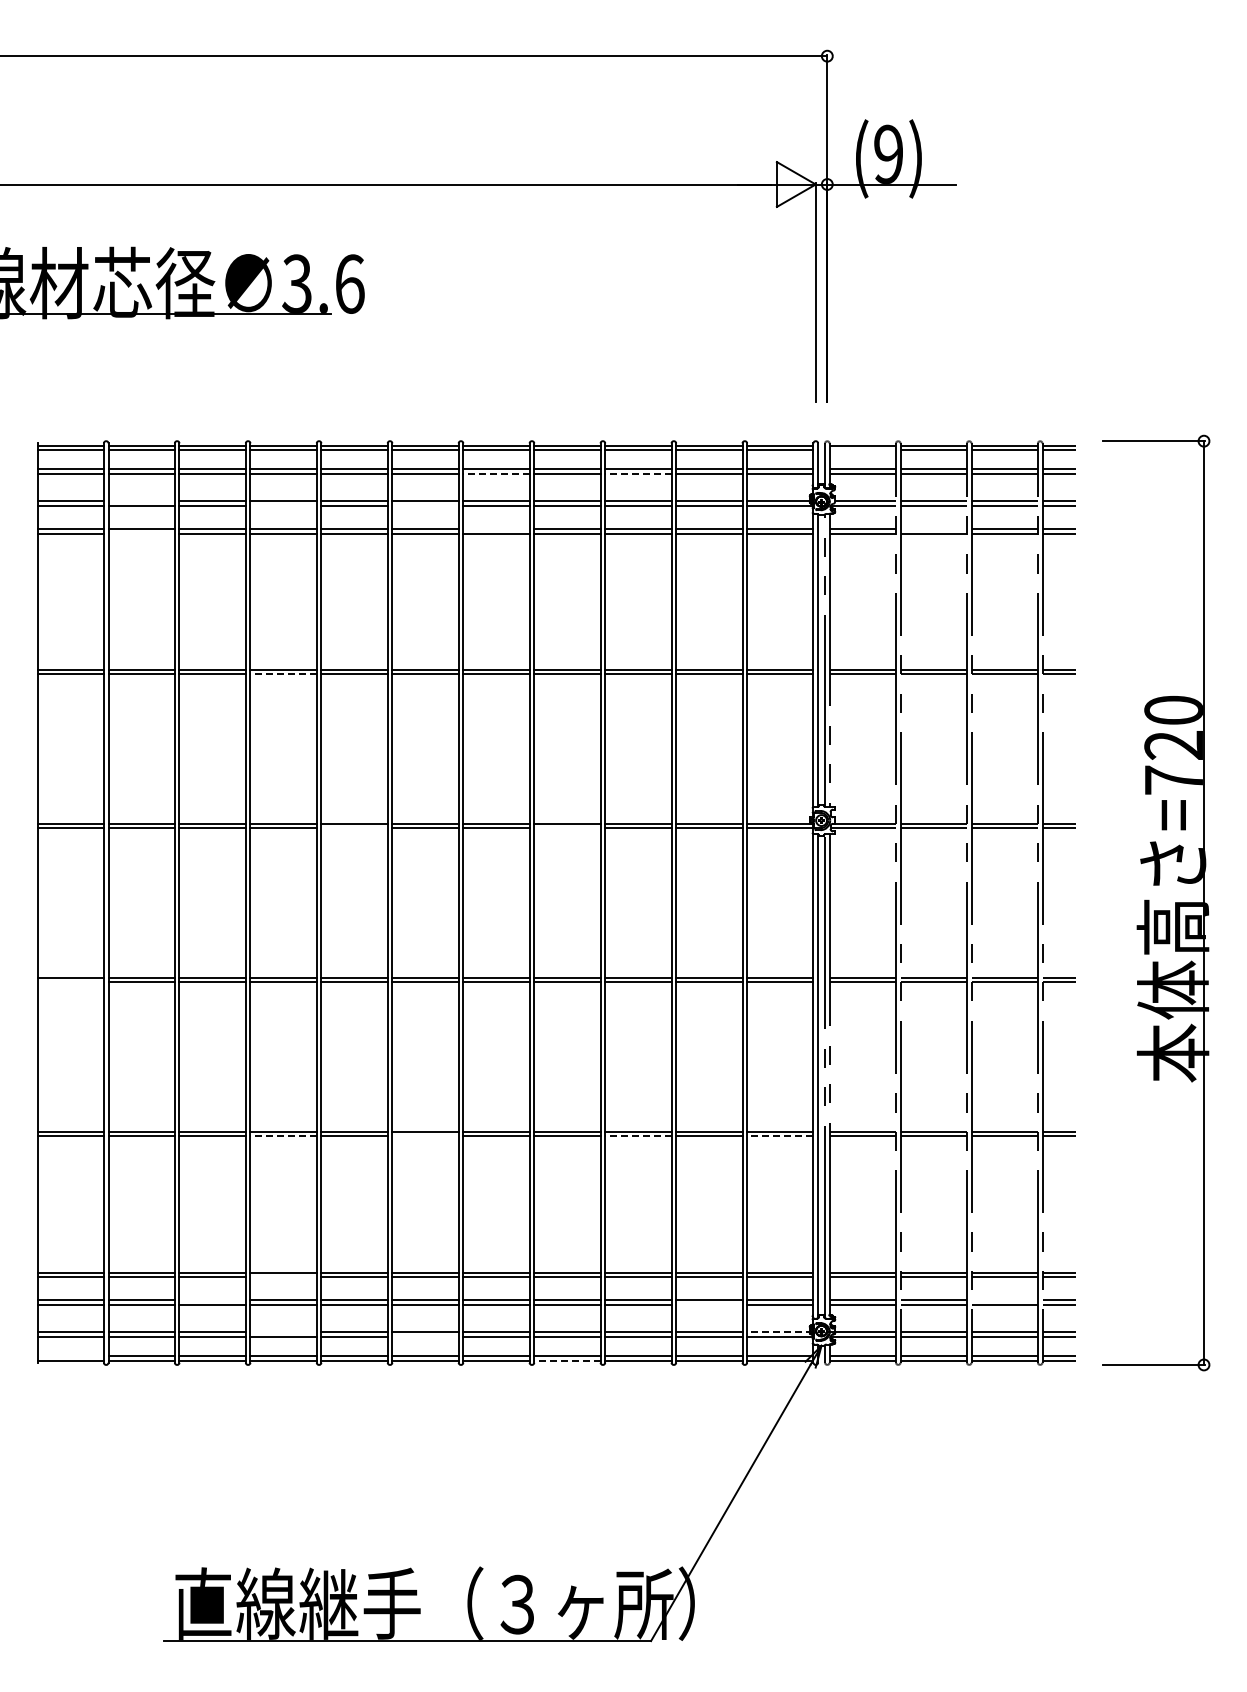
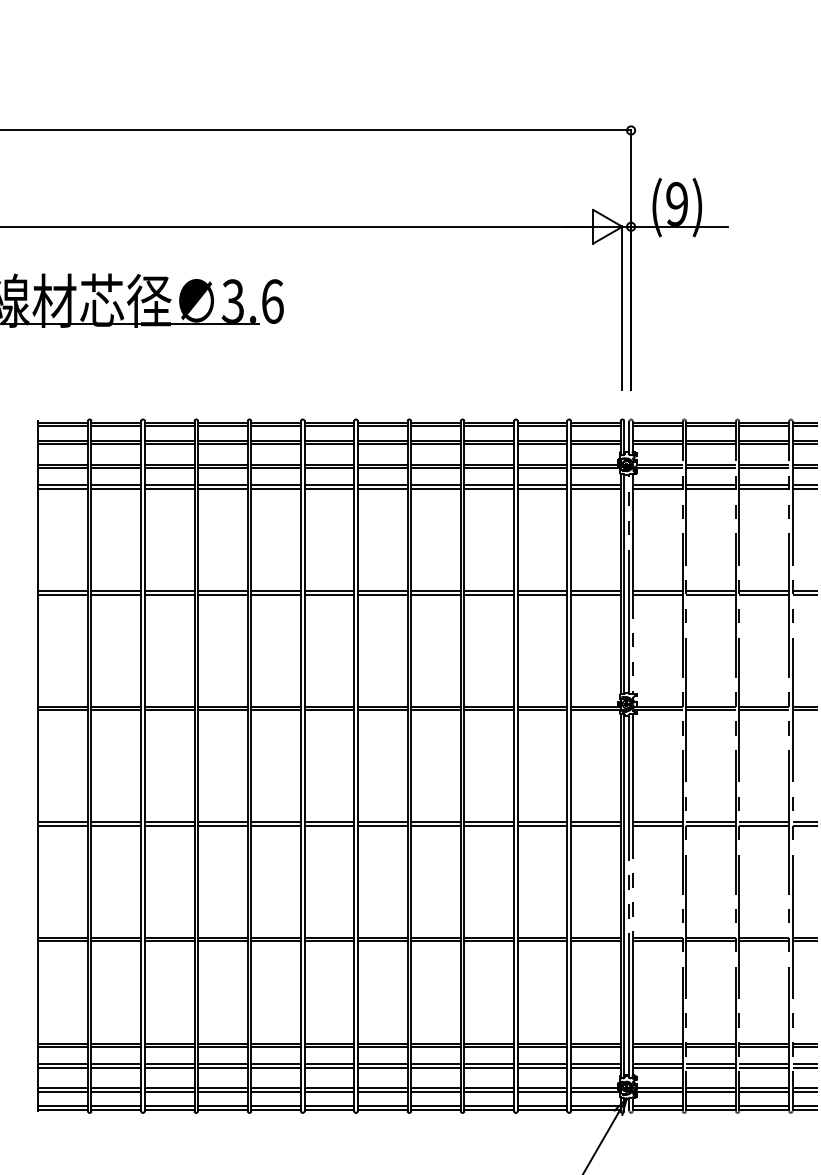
line: (862, 450) -> (657, 426), added
line: (495, 473) -> (381, 443), dashed -> solid
line: (637, 473) -> (488, 443), dashed -> solid
line: (141, 501) -> (116, 464), added
line: (283, 505) -> (222, 467), added
line: (425, 505) -> (329, 467), added
line: (496, 528) -> (382, 485), added
line: (933, 528) -> (710, 485), added
line: (141, 533) -> (116, 488), added
line: (283, 674) -> (222, 594), dashed -> solid
line: (354, 828) -> (276, 710), added
line: (567, 828) -> (436, 710), added
line: (70, 982) -> (62, 825), added
line: (283, 1136) -> (222, 941), dashed -> solid
line: (425, 1136) -> (329, 941), added
line: (637, 1136) -> (488, 941), dashed -> solid
line: (779, 1136) -> (595, 941), dashed -> solid
line: (283, 1277) -> (222, 1047), added
line: (212, 1300) -> (169, 1064), added
line: (1004, 1300) -> (764, 1064), added
line: (709, 1304) -> (542, 1067), added
line: (283, 1332) -> (222, 1088), added
line: (779, 1332) -> (595, 1088), dashed -> solid
line: (425, 1336) -> (329, 1091), added
line: (70, 1356) -> (62, 1106), added
line: (566, 1360) -> (435, 1109), dashed -> solid

